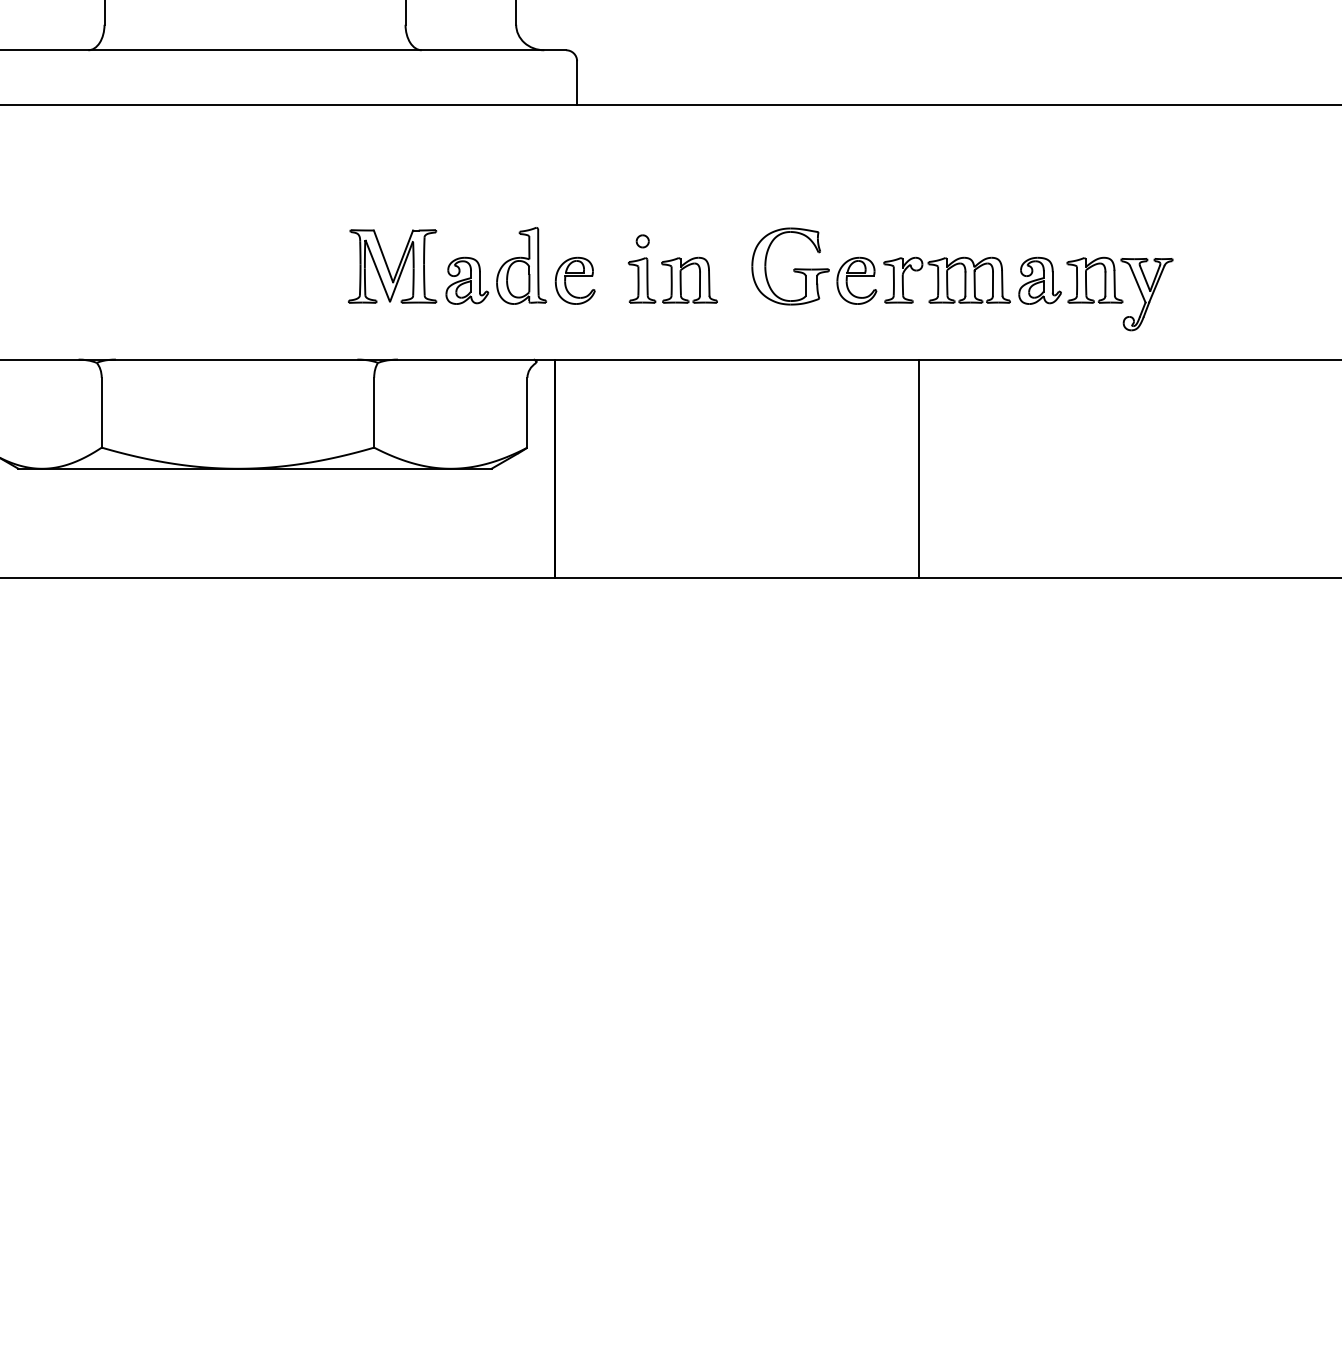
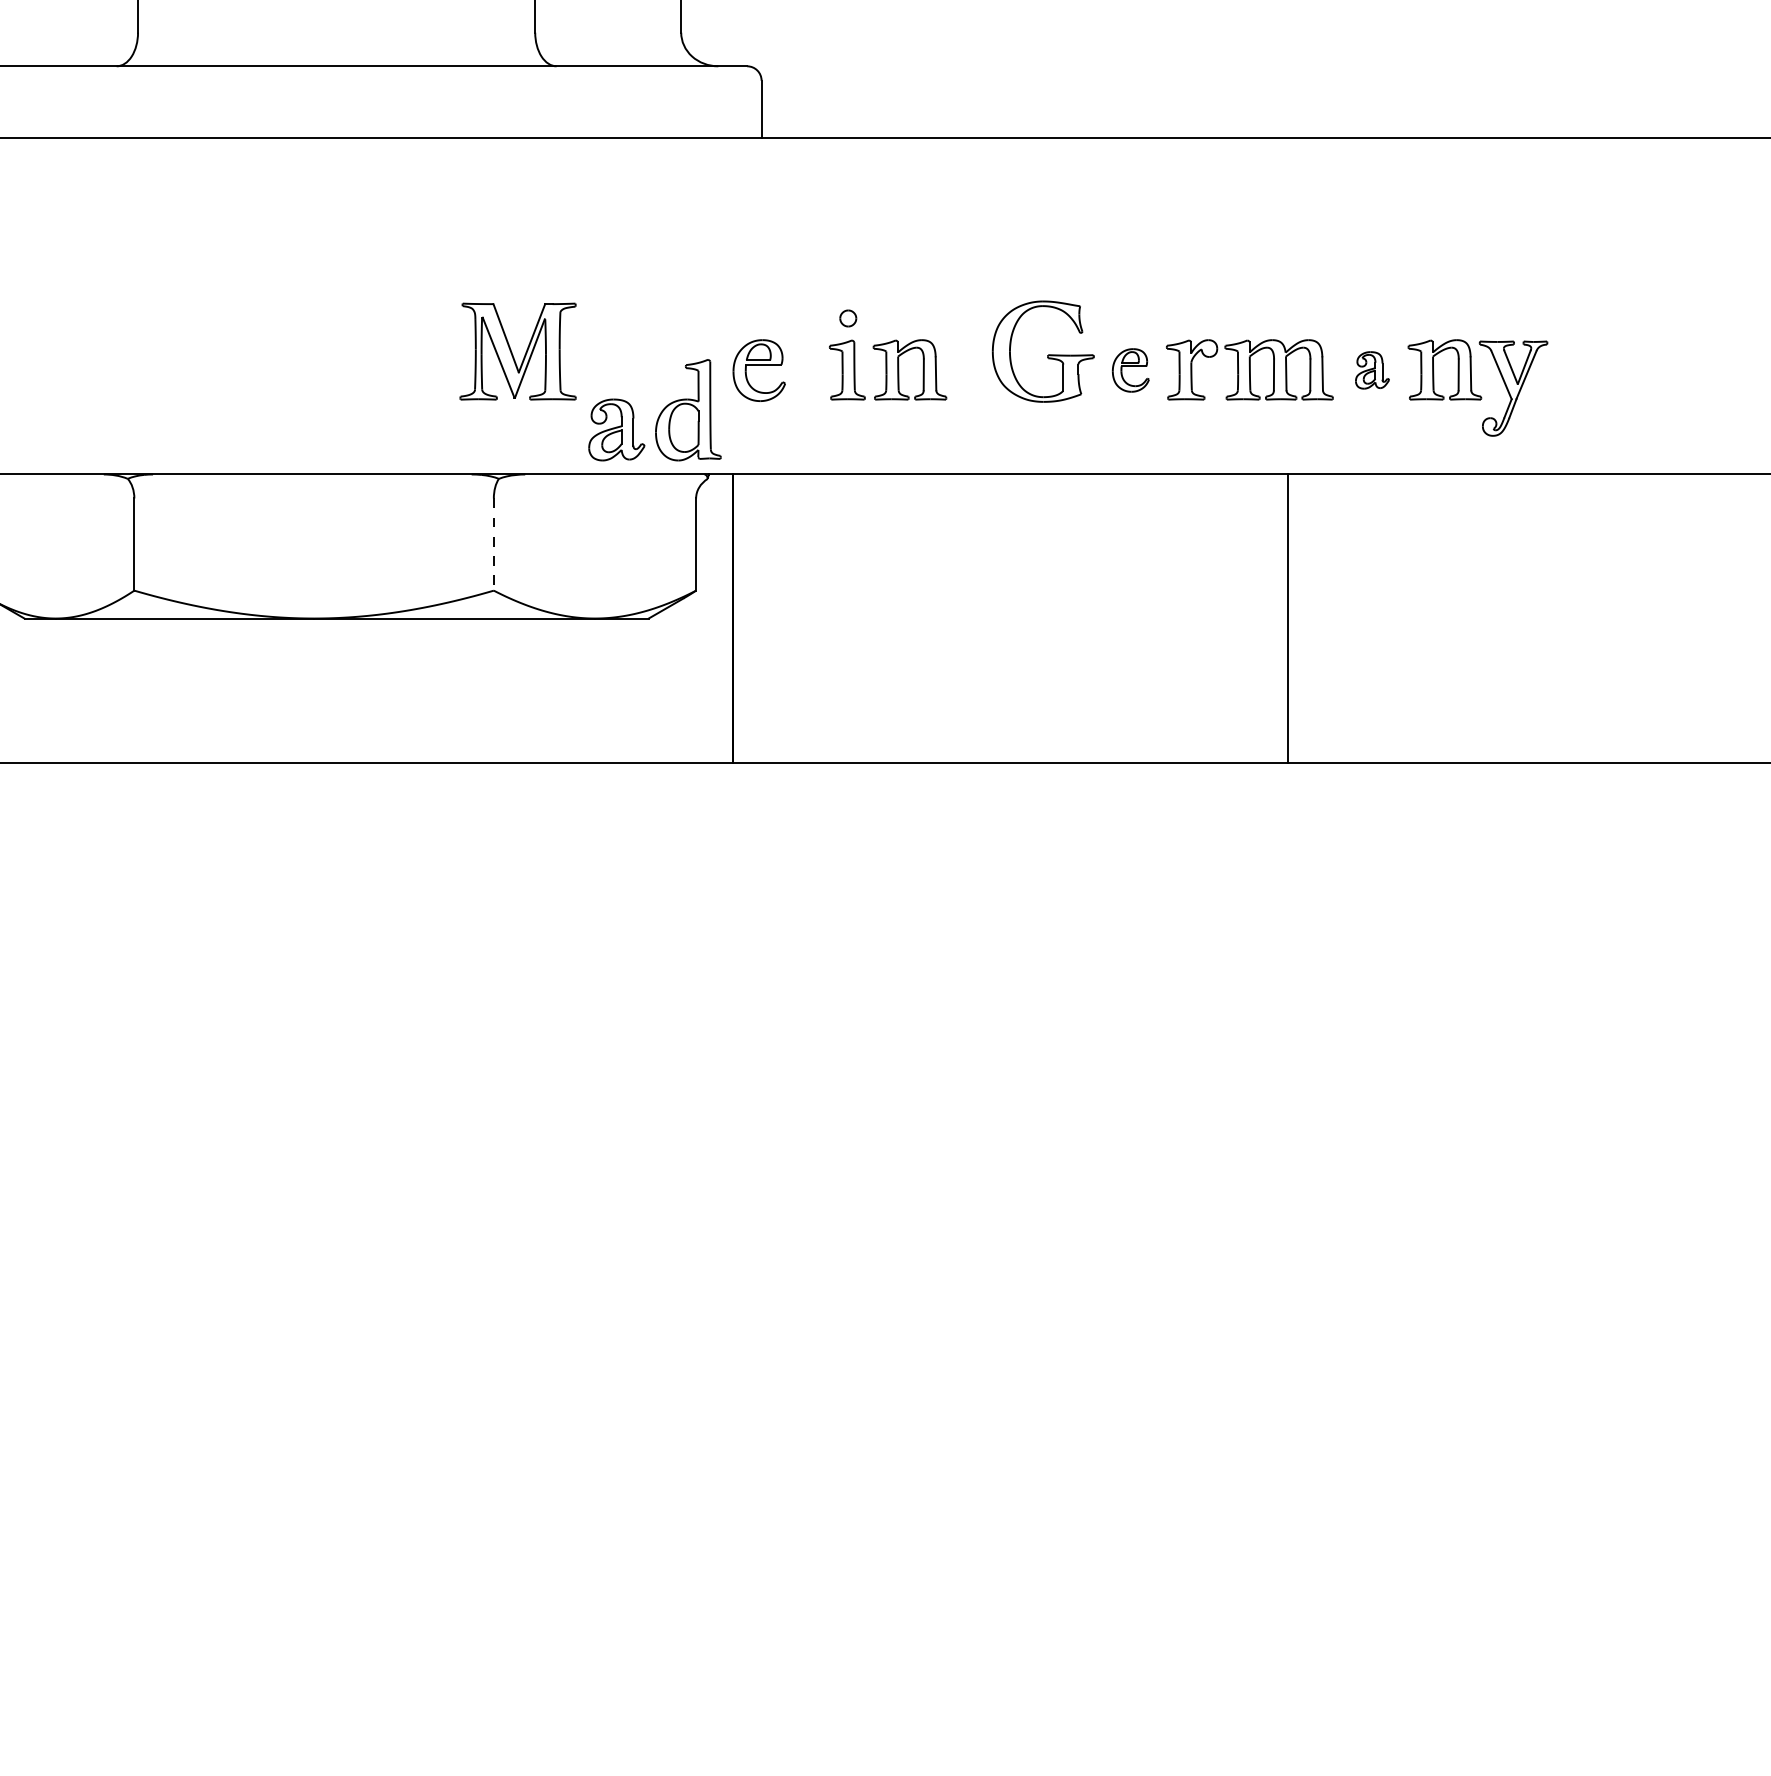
part: (496, 265) -> (655, 409), moved
part: (856, 280) -> (1130, 370), size x0.7
part: (1039, 280) -> (1371, 370), size x0.6
line: (374, 412) -> (494, 544), solid -> dashed
line: (919, 468) -> (1288, 618), moved

